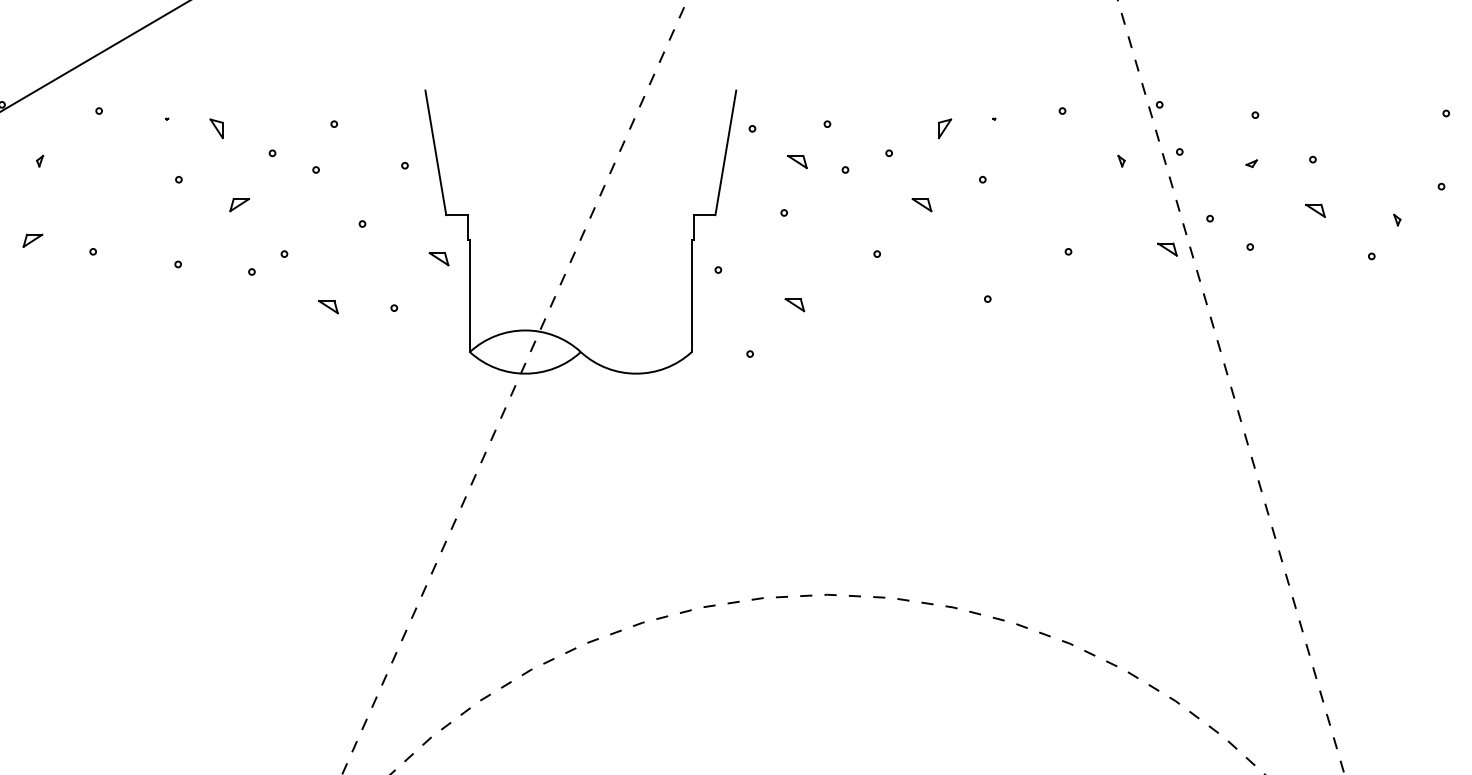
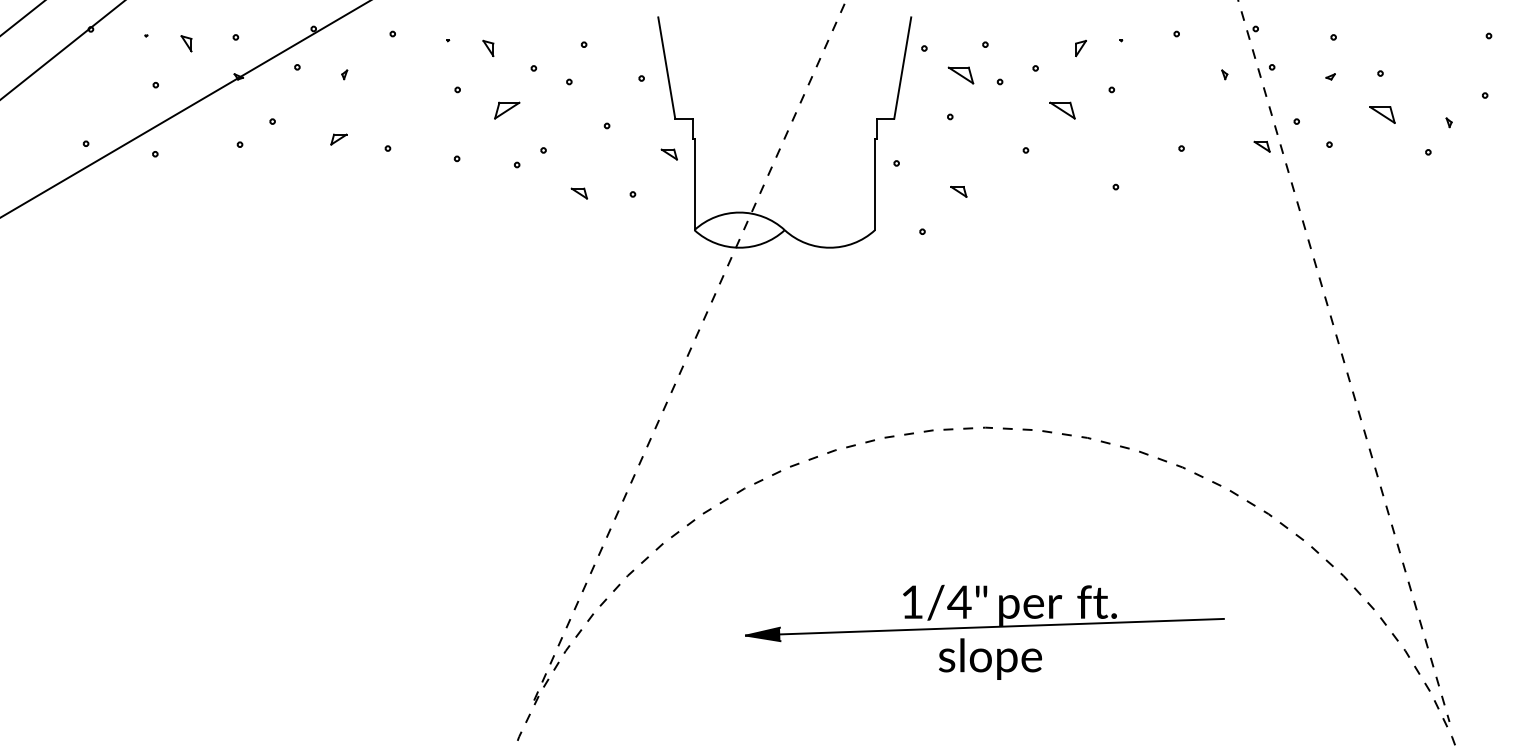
part: (796, 162) -> (960, 75), size x1.6
part: (238, 205) -> (506, 110), size x1.6
part: (920, 205) -> (1061, 110), size x1.6
part: (1315, 211) -> (1382, 115), size x1.6

